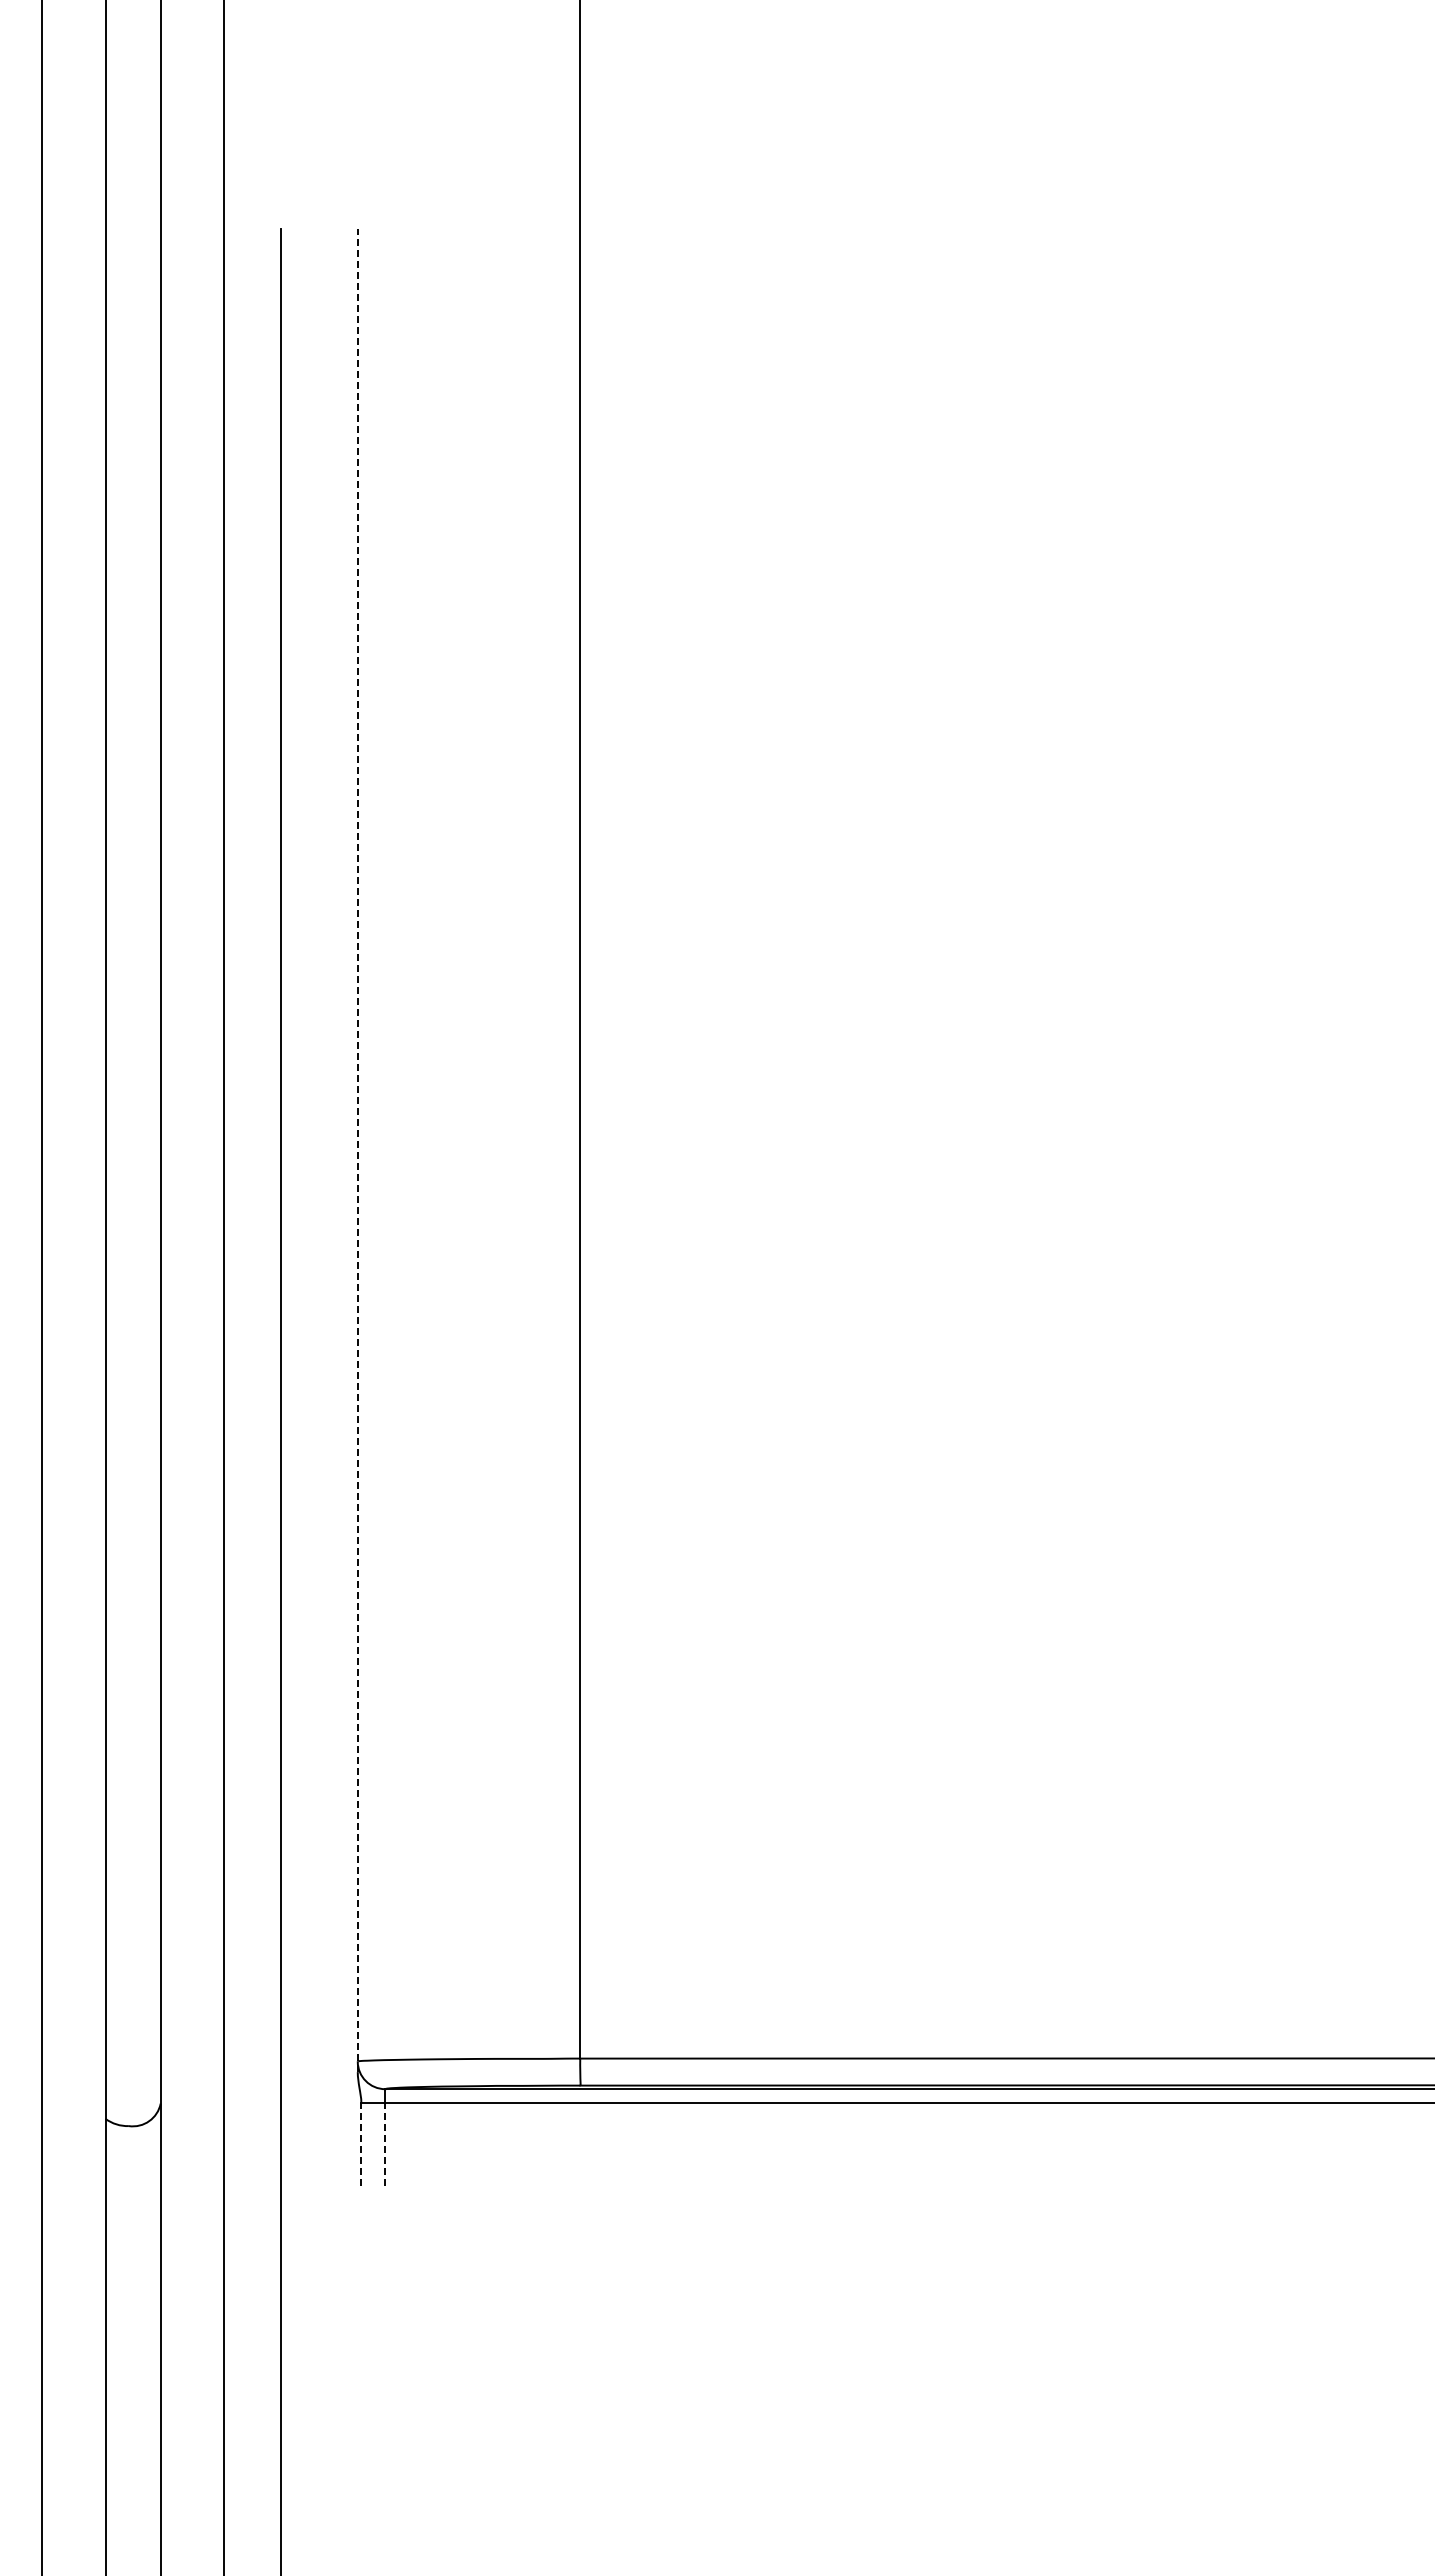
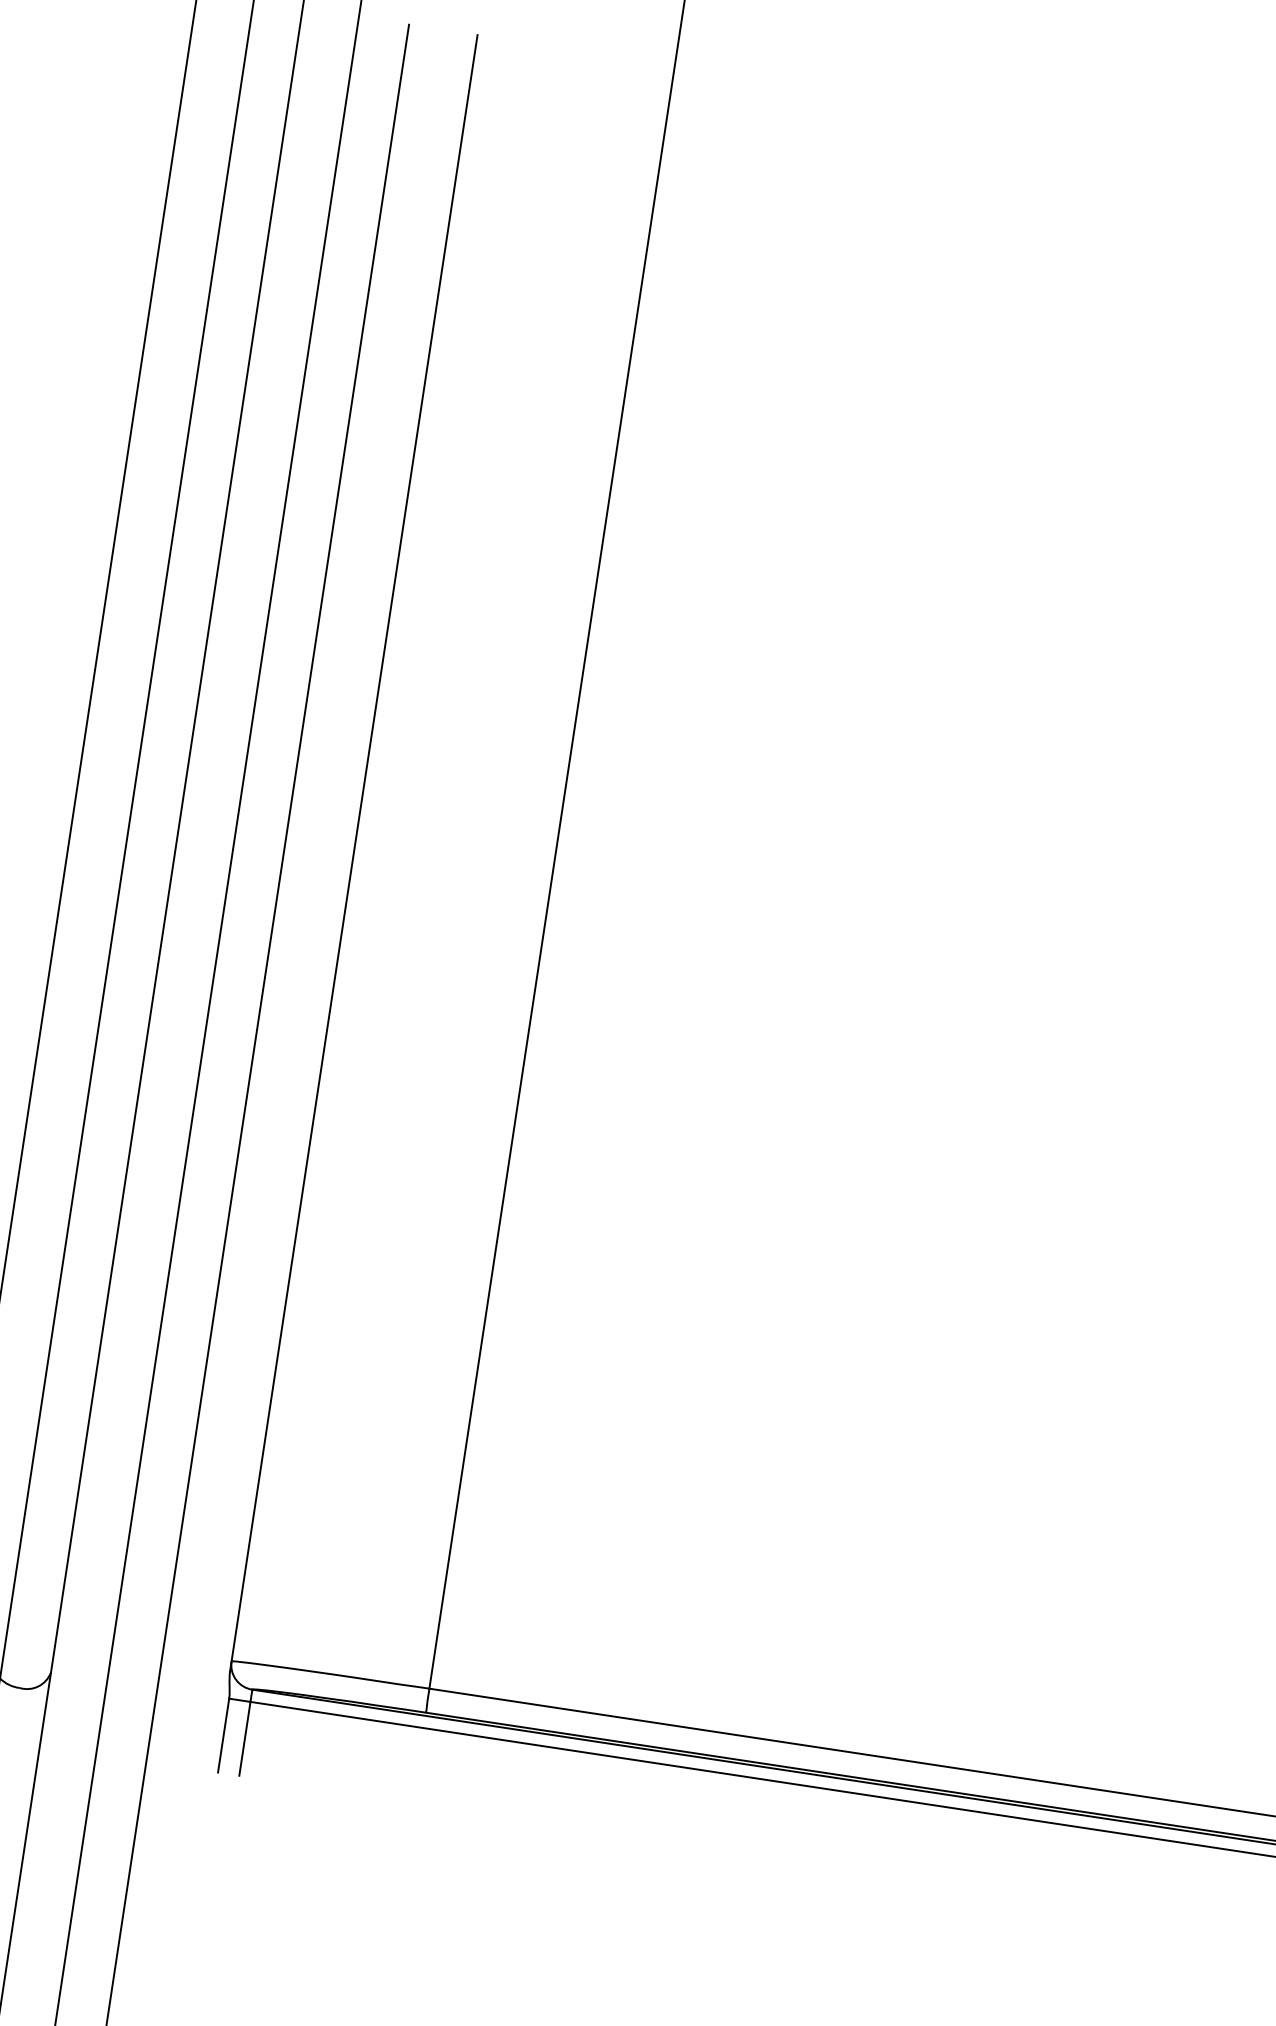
line: (357, 1150) -> (353, 852), dashed -> solid
line: (361, 2144) -> (223, 1735), dashed -> solid
line: (385, 2144) -> (245, 1738), dashed -> solid

